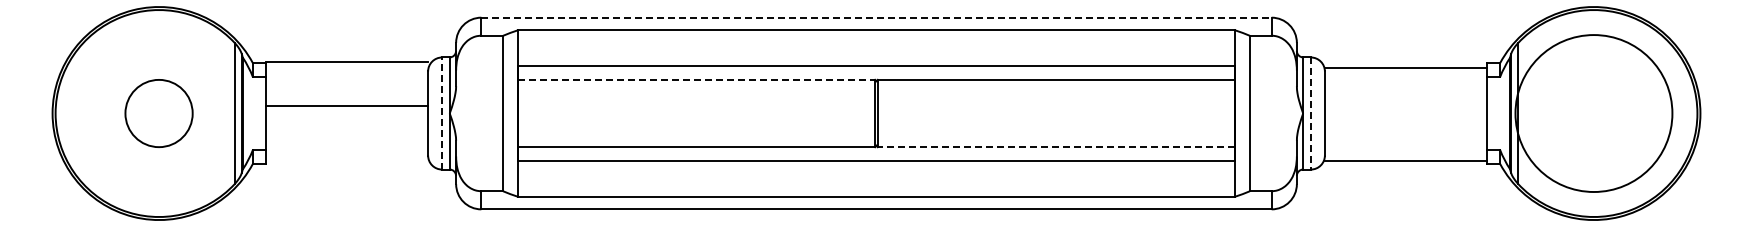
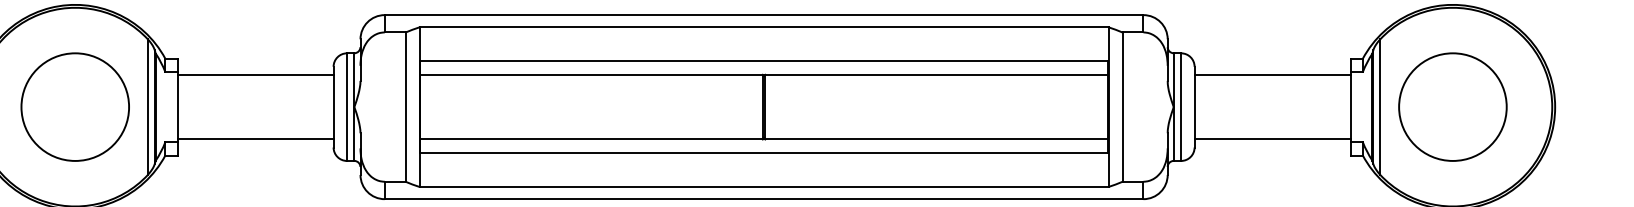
line: (877, 17) -> (765, 14), dashed -> solid
line: (346, 61) -> (255, 74), moved
line: (1405, 67) -> (1271, 74), moved
line: (696, 79) -> (591, 74), dashed -> solid
line: (346, 106) -> (255, 139), moved
circle: (159, 113) -> (75, 107), size x1.67
line: (442, 113) -> (347, 107), dashed -> solid
circle: (1593, 113) -> (1452, 107), size x0.71
line: (1310, 114) -> (1180, 108), dashed -> solid
line: (1056, 147) -> (936, 139), dashed -> solid
line: (1405, 161) -> (1271, 139), moved

